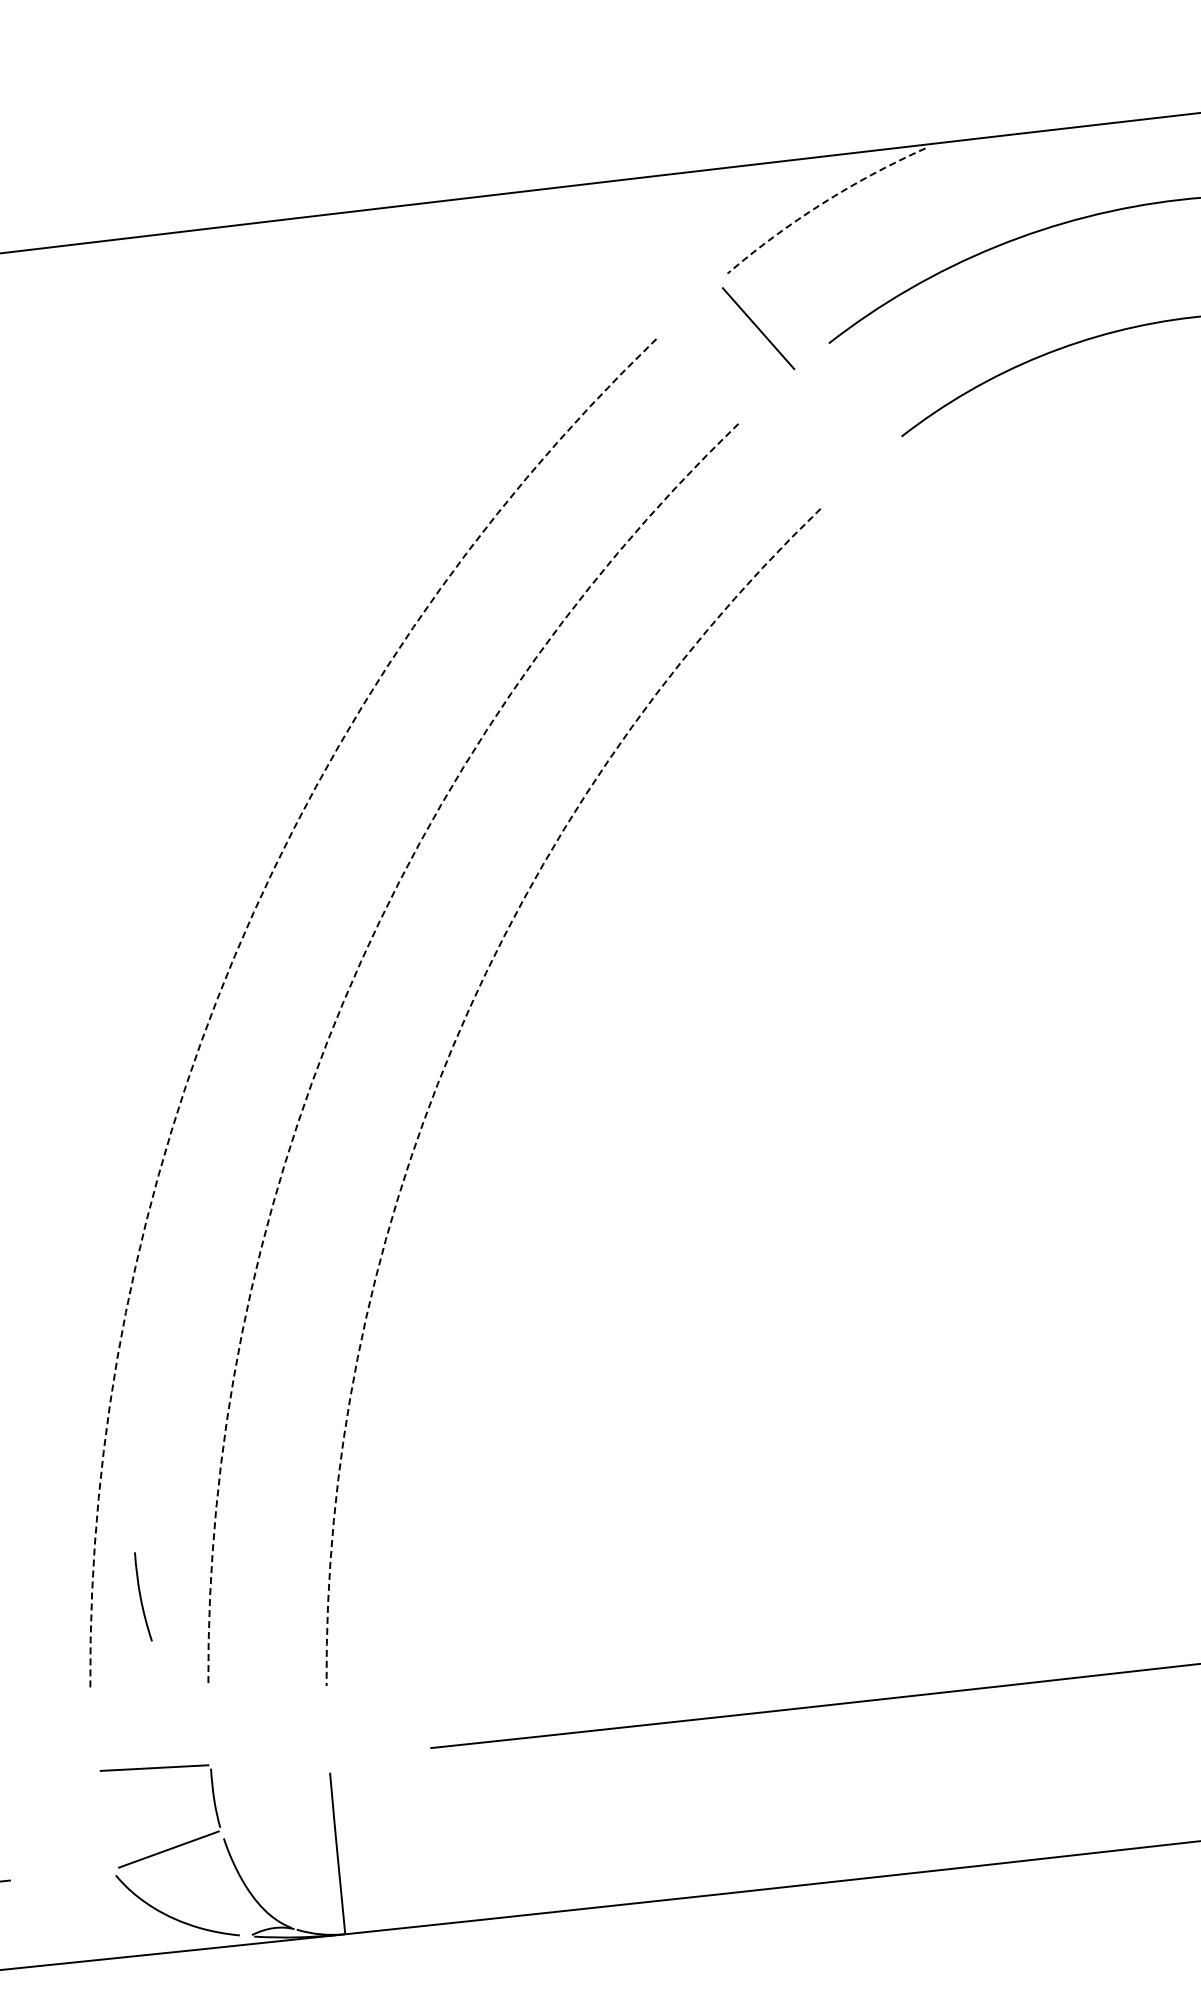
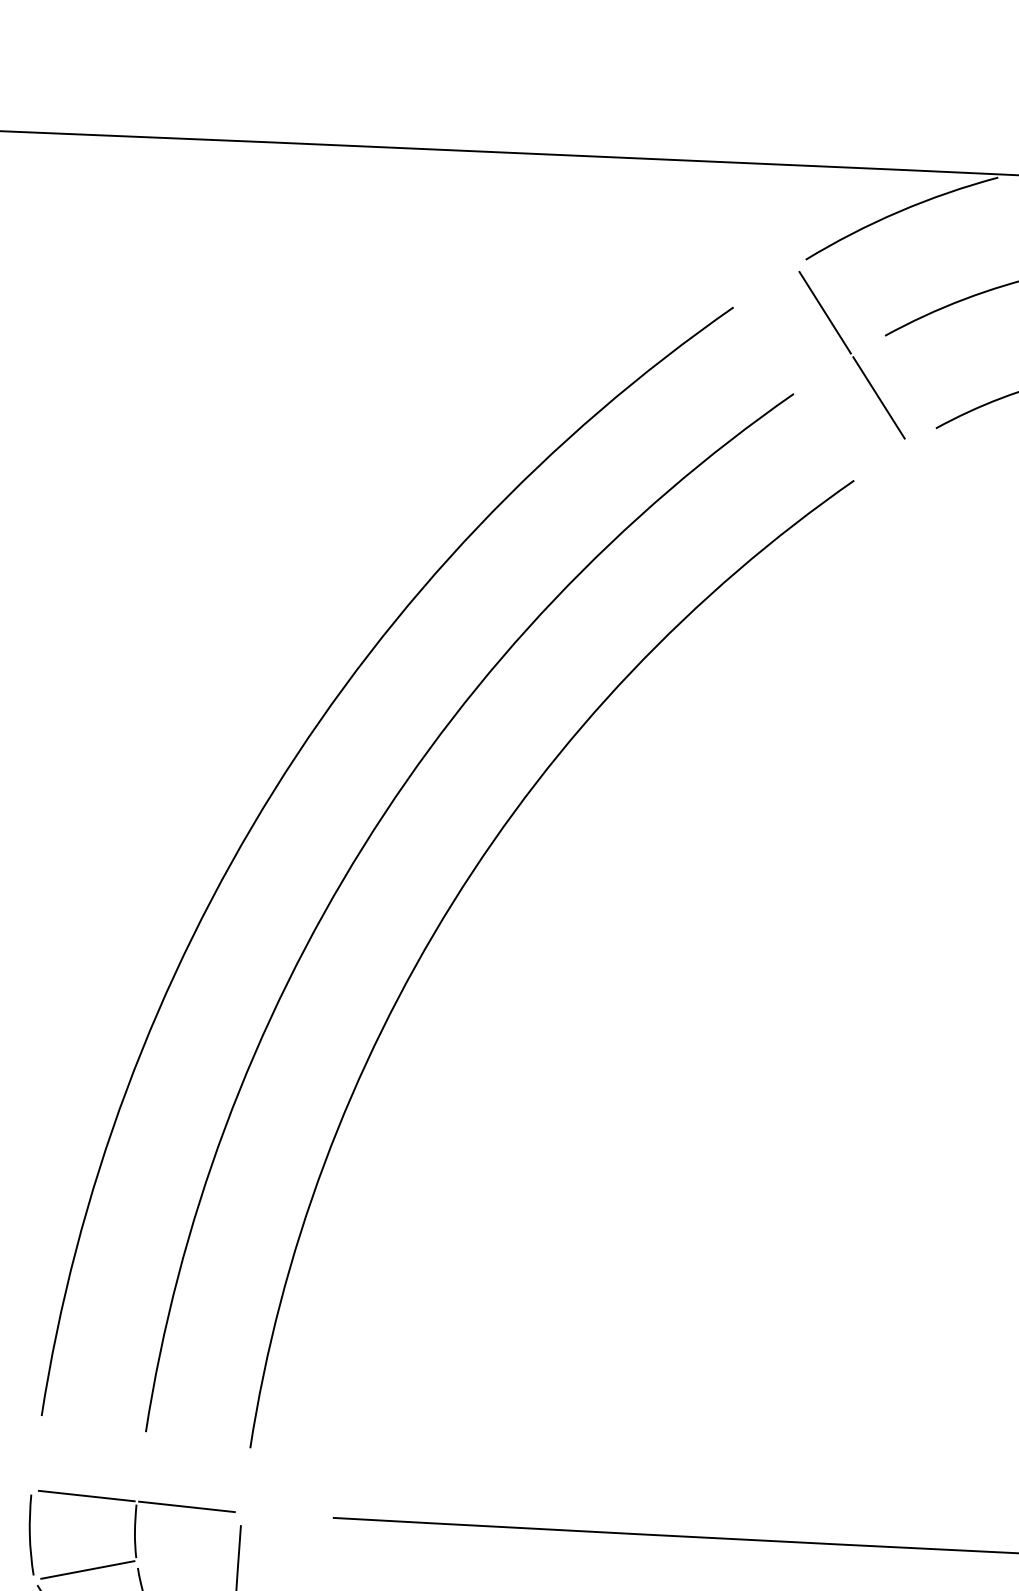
arc: (822, 203) -> (899, 211), dashed -> solid
line: (832, 412) -> (878, 397), added
arc: (235, 955) -> (274, 790), dashed -> solid
arc: (343, 1001) -> (362, 846), dashed -> solid
arc: (452, 1046) -> (452, 902), dashed -> solid
curve: (141, 1596) -> (30, 1534), moved
line: (266, 1761) -> (186, 1506), added

